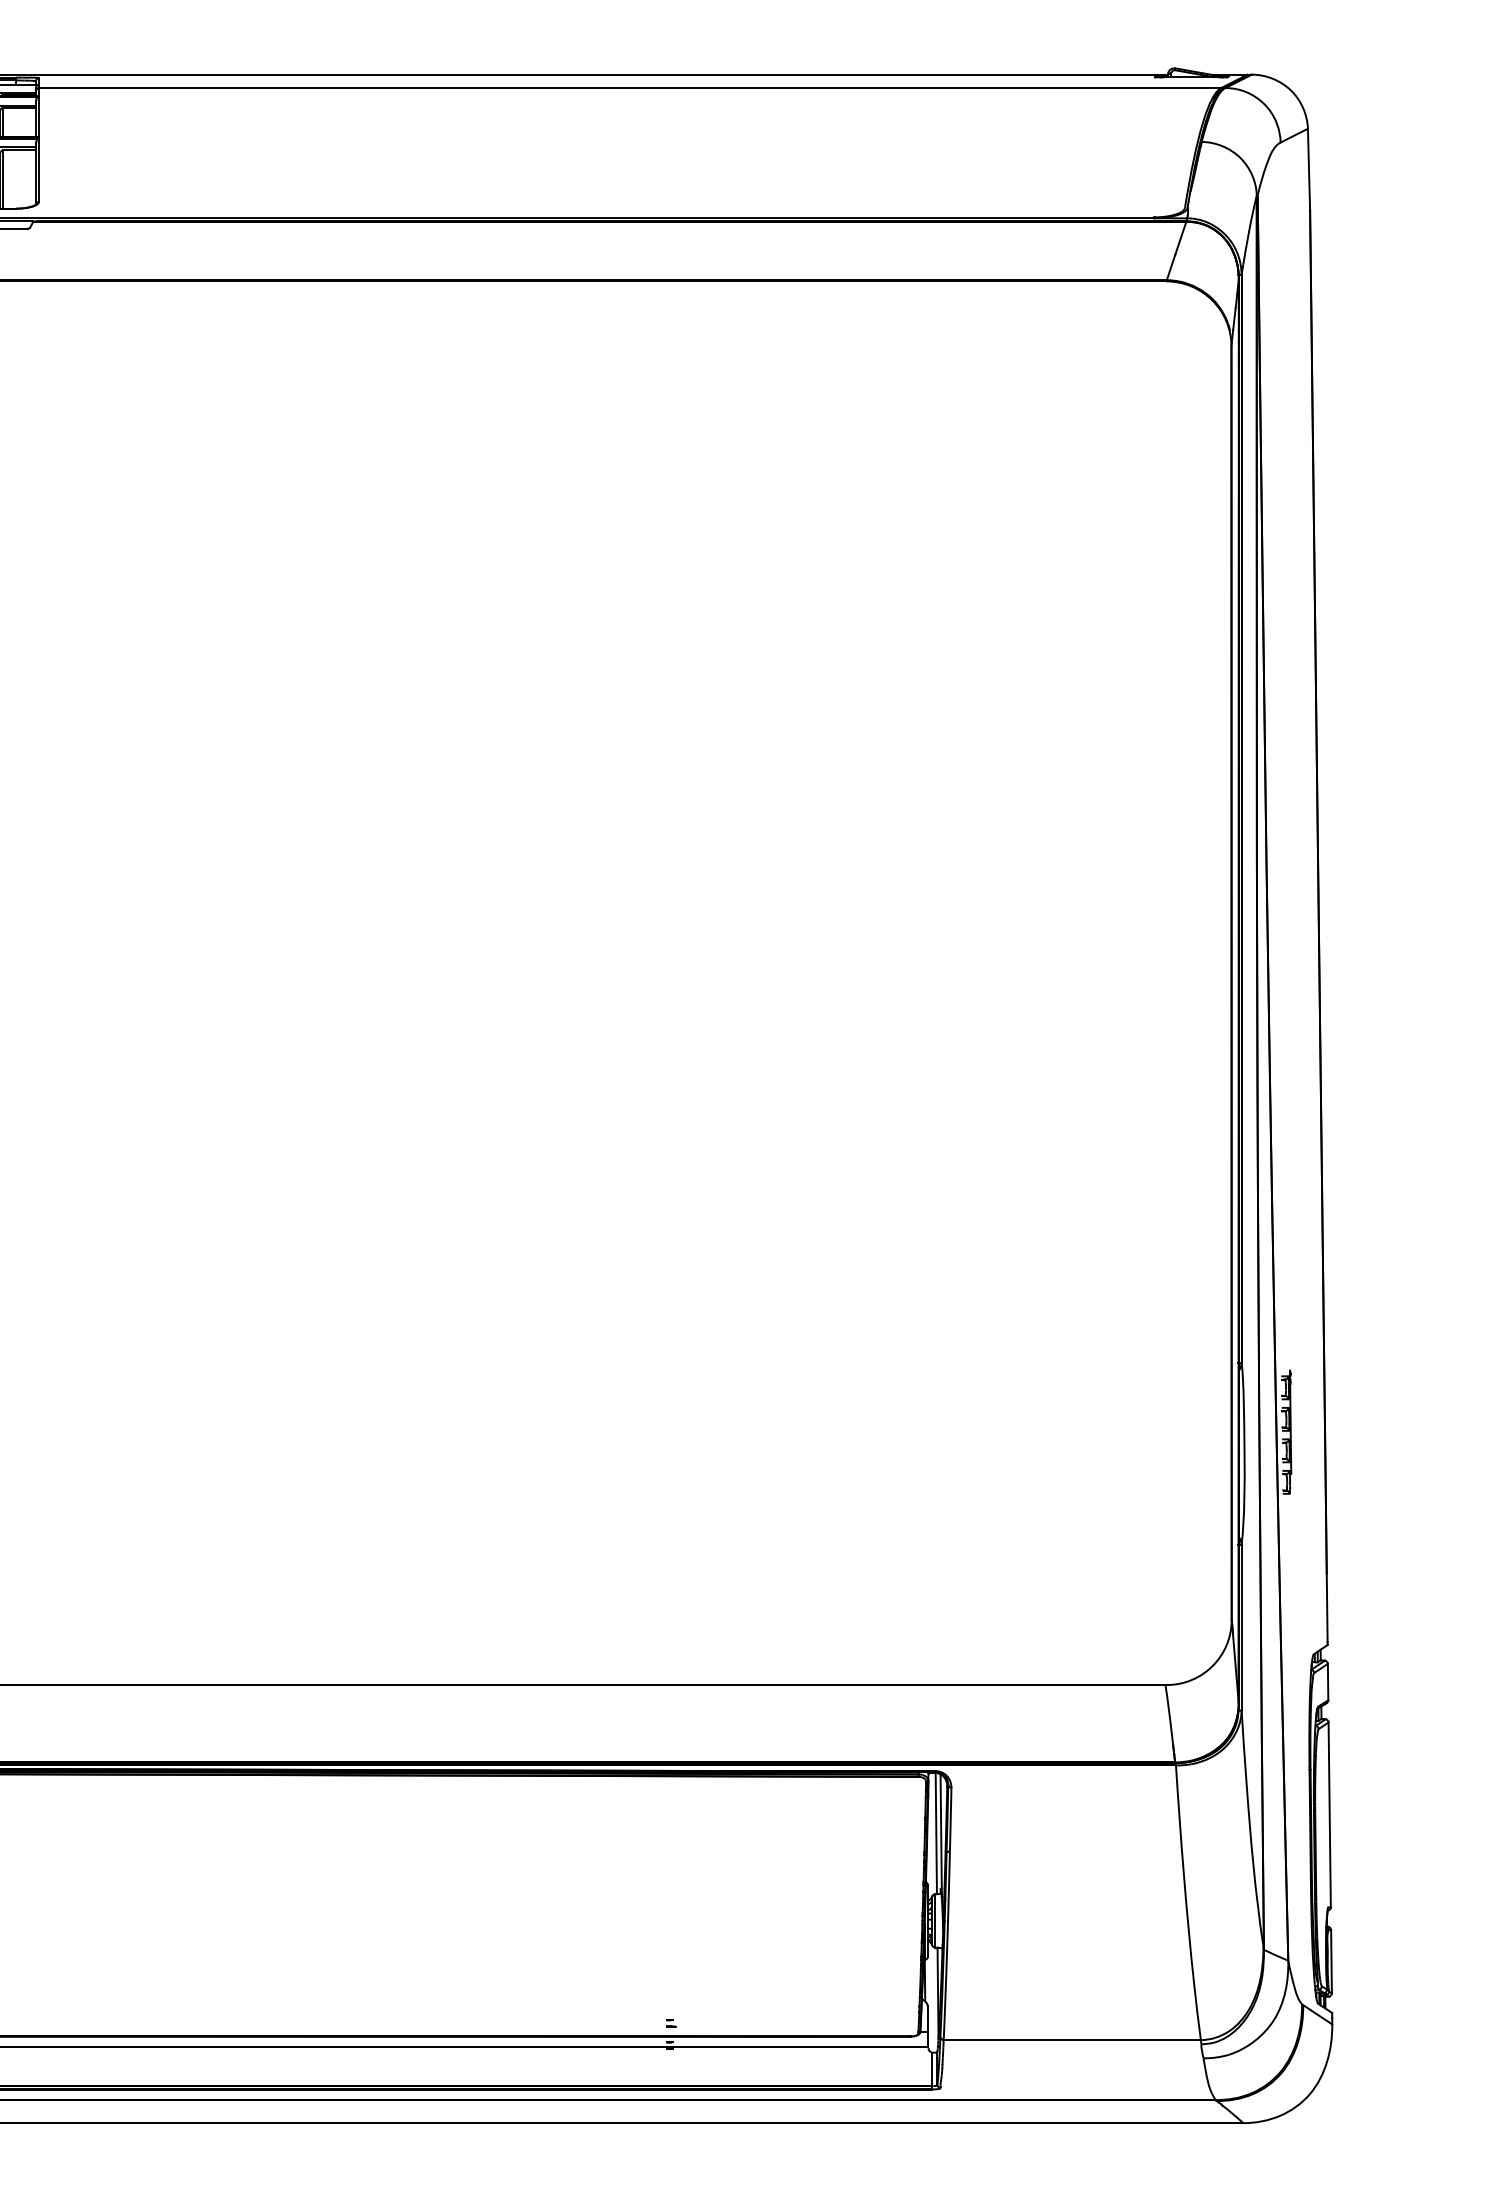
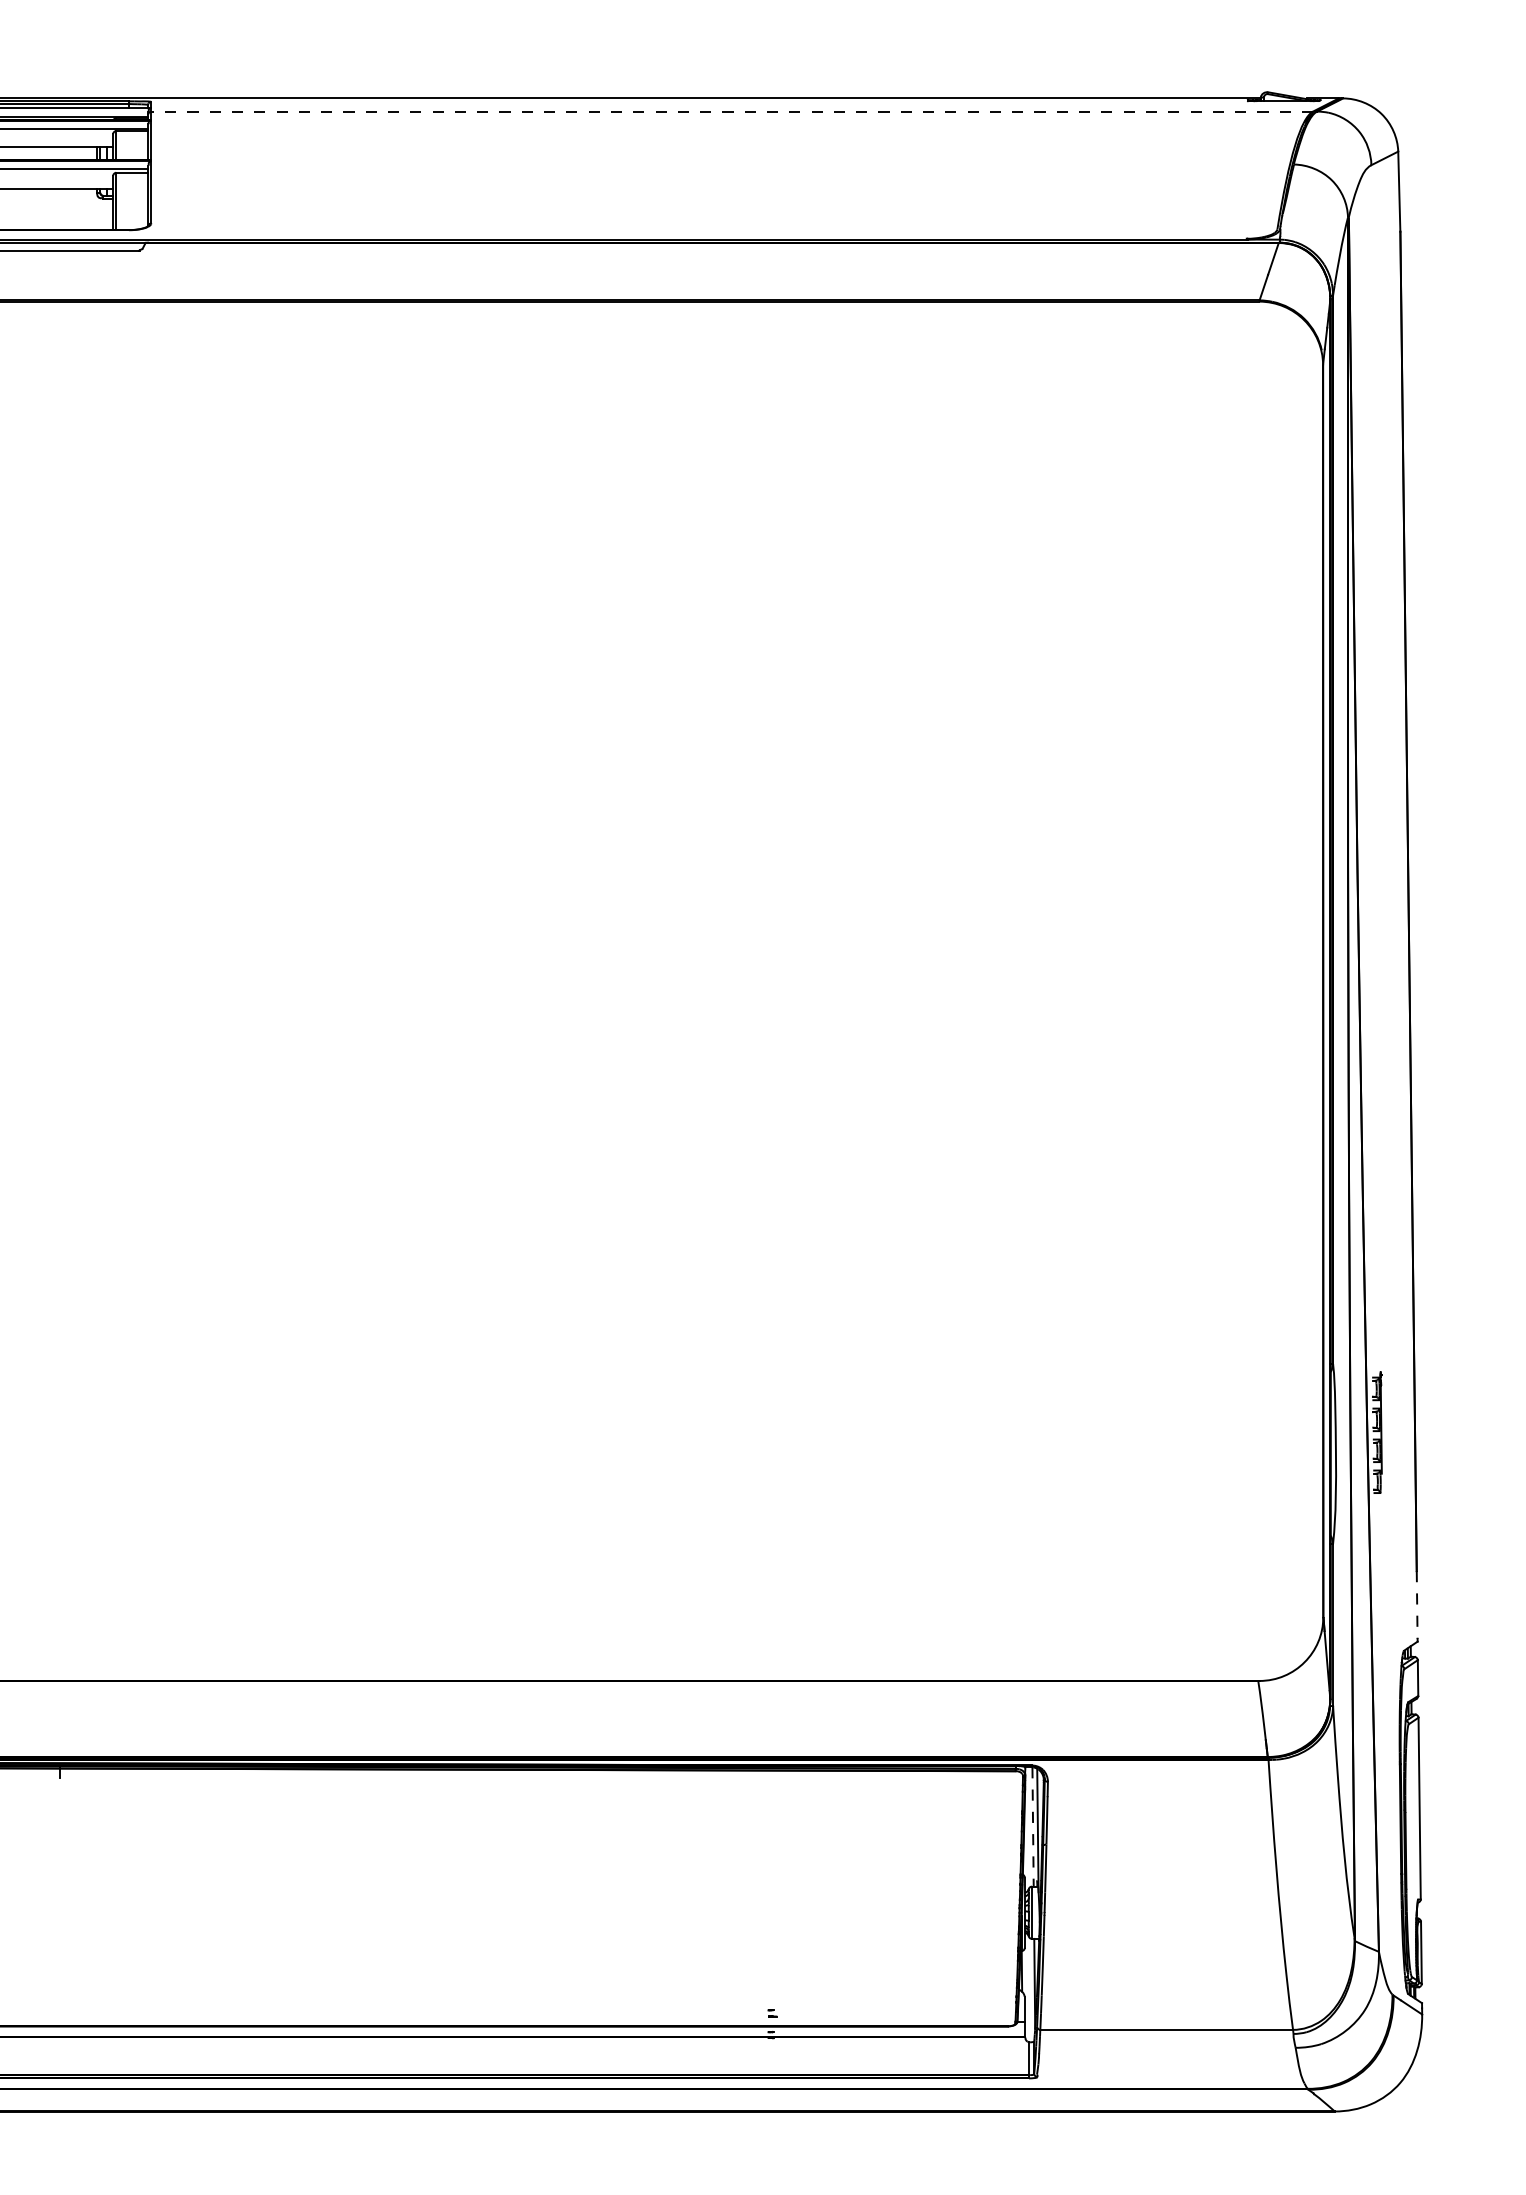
line: (630, 87) -> (732, 111), solid -> dashed
line: (1327, 1607) -> (1417, 1604), solid -> dashed
line: (936, 1833) -> (1033, 1826), solid -> dashed

